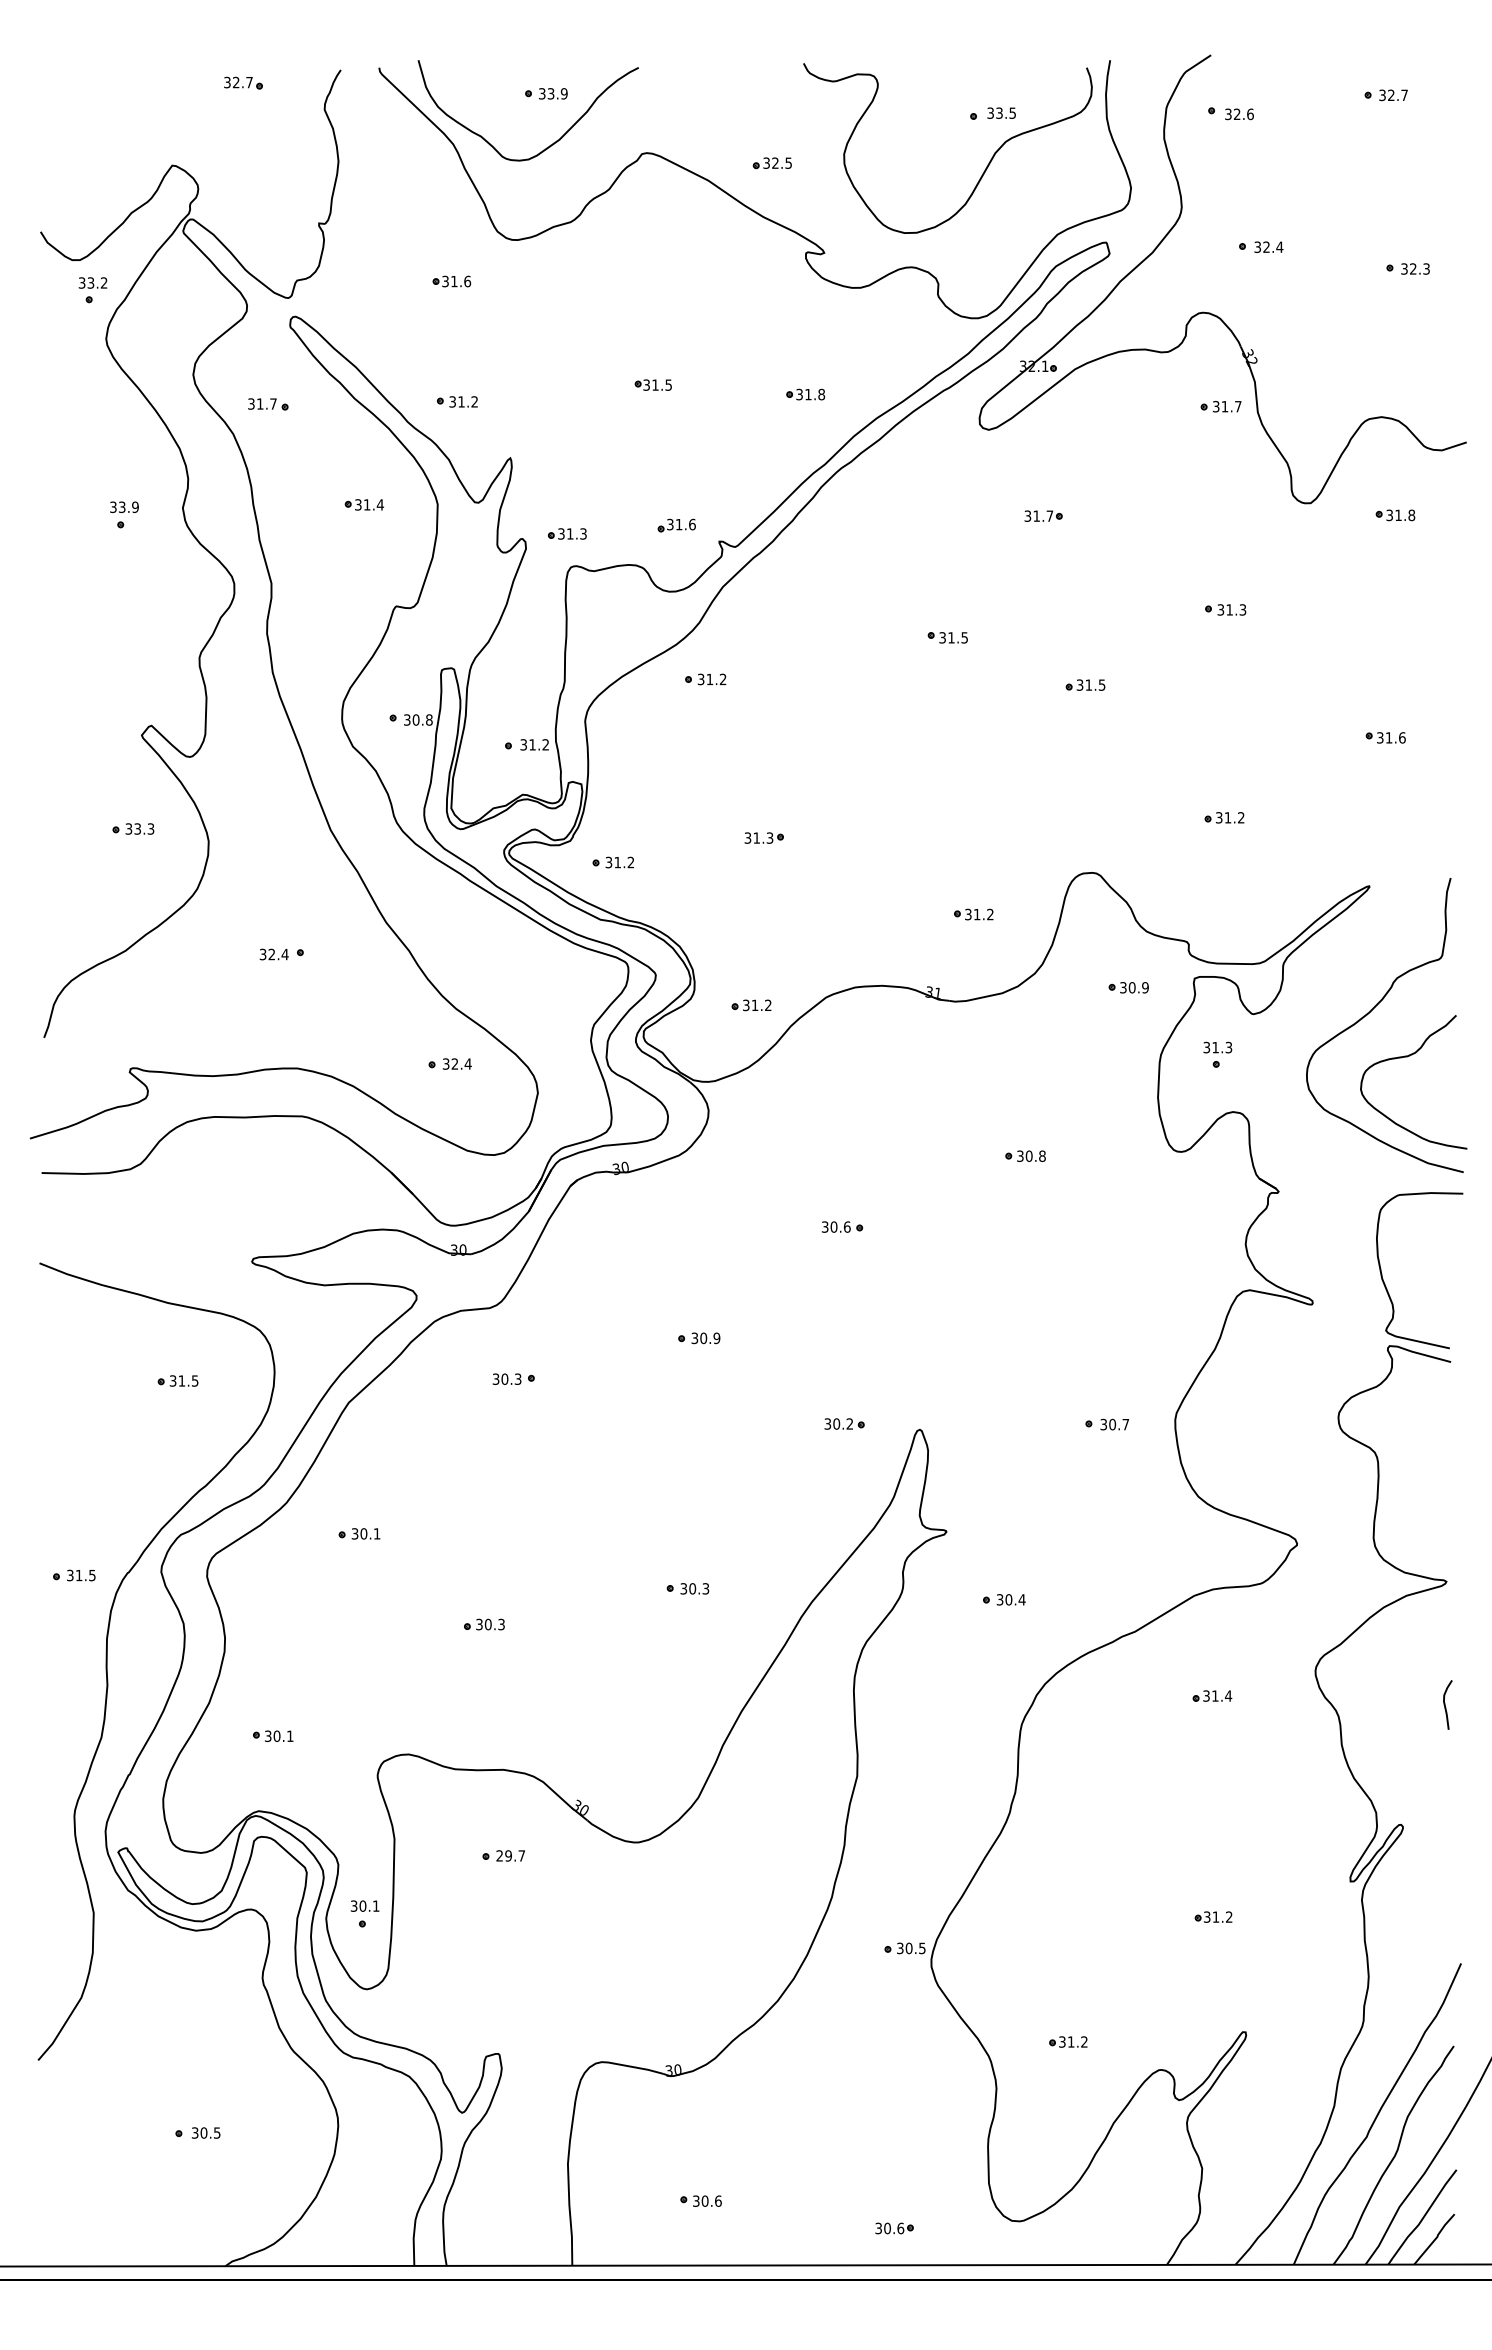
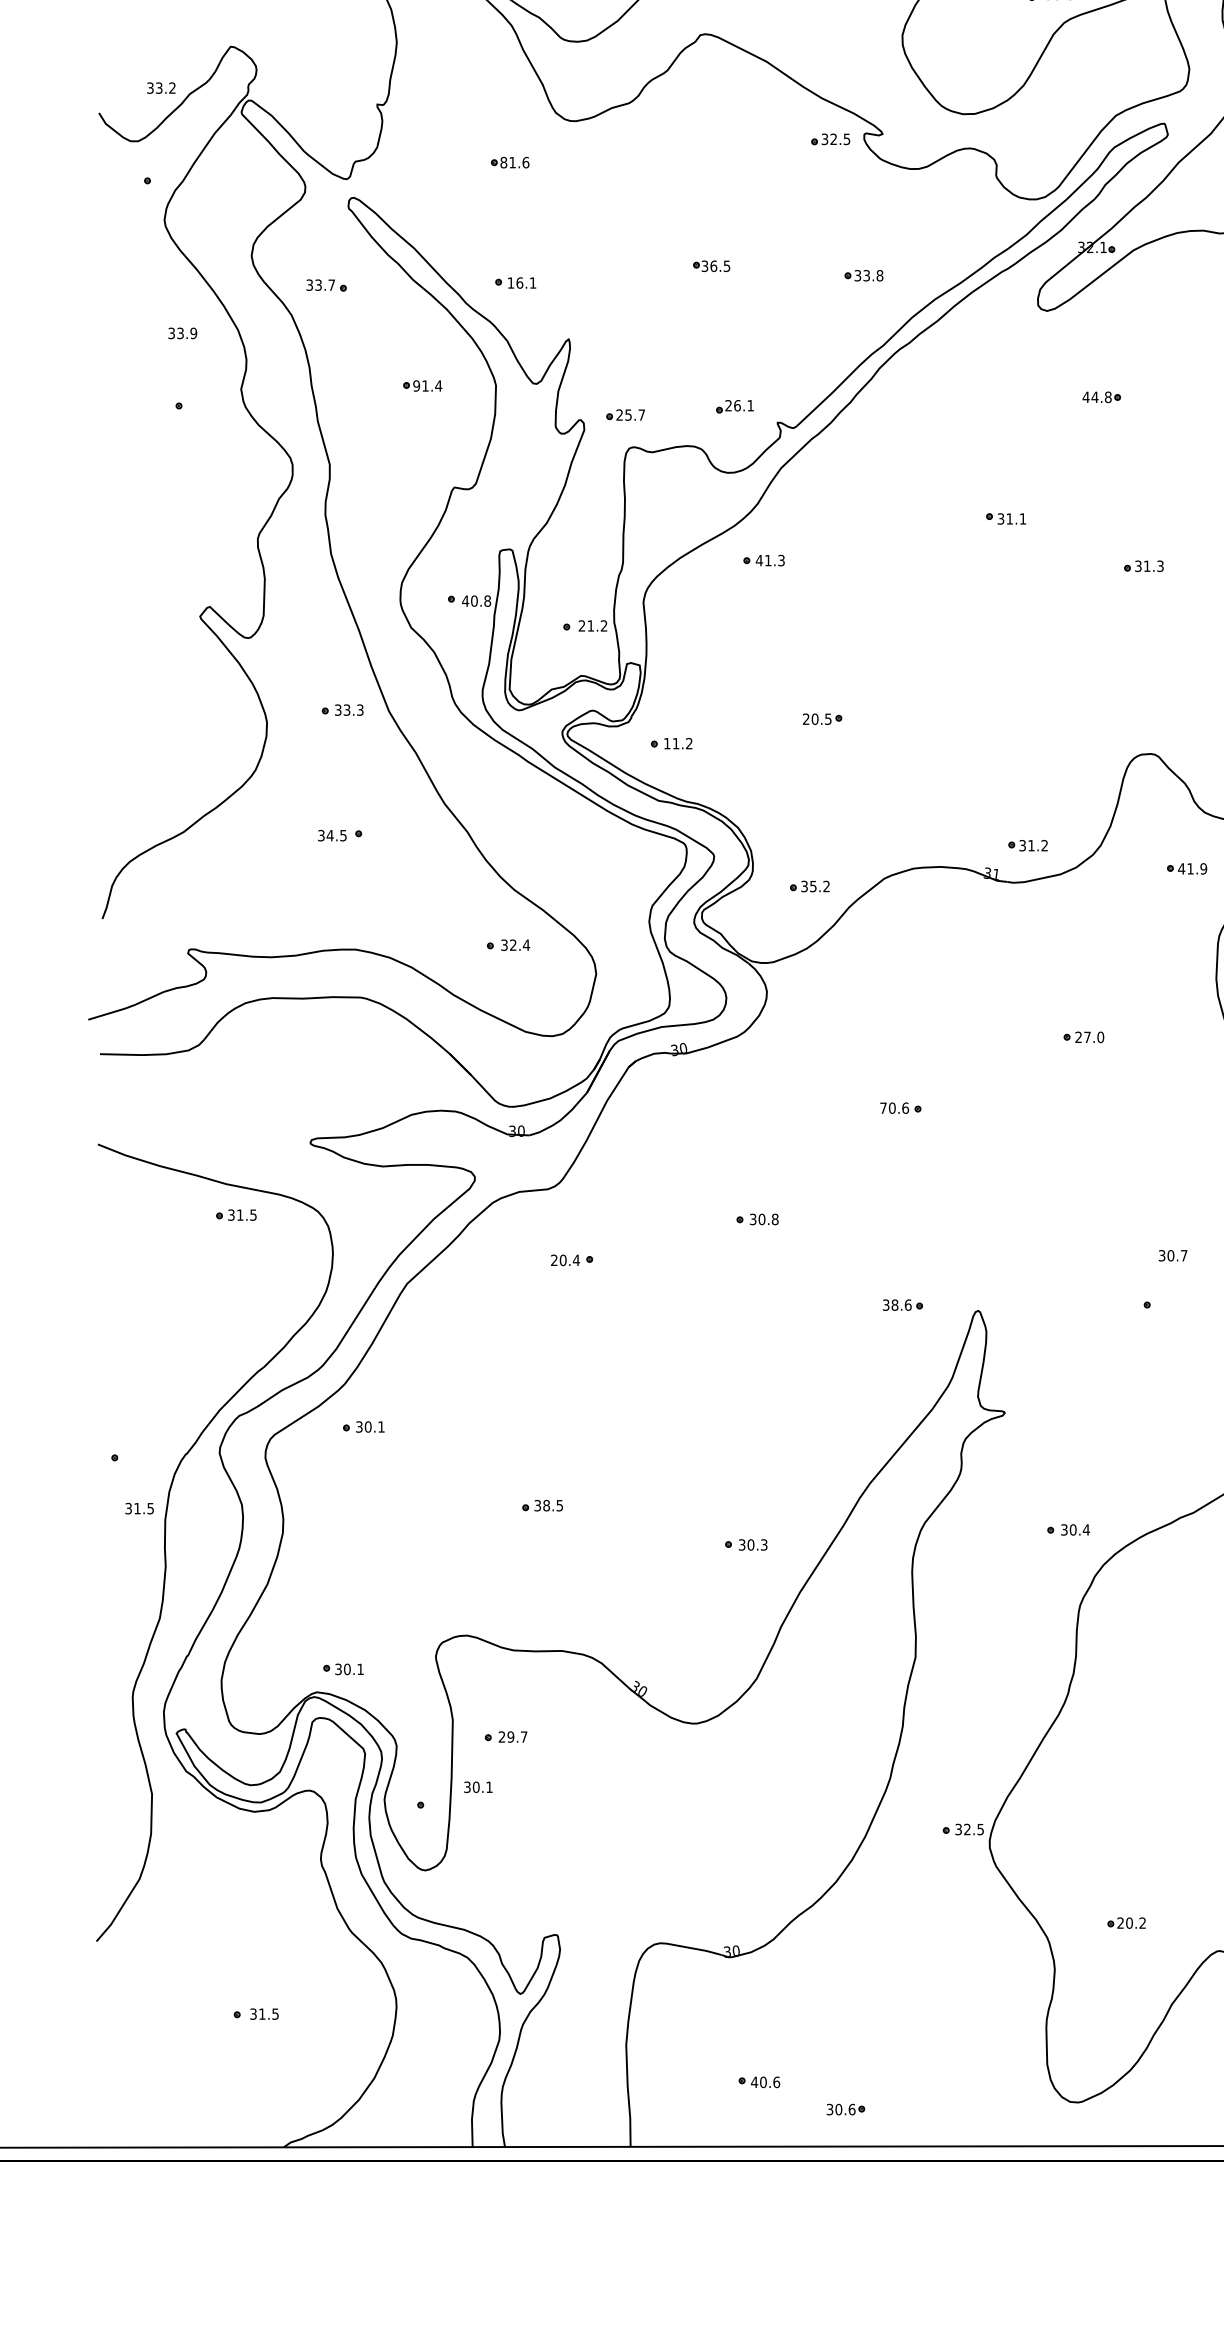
part: (771, 163) -> (829, 139), moved
text: (445, 281) -> (503, 162), 31.6 -> 81.6
text: (92, 282) -> (160, 87), moved
text: (655, 384) -> (713, 265), 31.5 -> 36.5
text: (808, 394) -> (866, 275), 31.8 -> 33.8
text: (463, 401) -> (521, 282), 31.2 -> 16.1
text: (260, 403) -> (318, 284), 31.7 -> 33.7
text: (357, 504) -> (415, 385), 31.4 -> 91.4
text: (124, 507) -> (182, 333), moved
text: (1038, 515) -> (1096, 396), 31.7 -> 44.8
text: (681, 524) -> (739, 405), 31.6 -> 26.1
text: (572, 533) -> (630, 414), 31.3 -> 25.7
text: (964, 637) -> (1022, 518), 31.5 -> 31.1
text: (711, 679) -> (769, 560), 31.2 -> 41.3
text: (1102, 684) -> (1160, 565), 31.5 -> 31.3
text: (406, 719) -> (464, 600), 30.8 -> 40.8
text: (523, 744) -> (581, 625), 31.2 -> 21.2
part: (133, 828) -> (342, 709), moved
text: (758, 837) -> (816, 718), 31.3 -> 20.5
text: (608, 862) -> (666, 743), 31.2 -> 11.2
part: (973, 914) -> (1027, 845), moved
text: (278, 954) -> (336, 835), 32.4 -> 34.5
text: (1127, 987) -> (1185, 868), 30.9 -> 41.9
text: (754, 1005) -> (812, 886), 31.2 -> 35.2
text: (1031, 1155) -> (1089, 1036), 30.8 -> 27.0
text: (824, 1226) -> (882, 1107), 30.6 -> 70.6
text: (716, 1338) -> (774, 1219), 30.9 -> 30.8
text: (506, 1378) -> (564, 1259), 30.3 -> 20.4
part: (177, 1380) -> (235, 1214), moved
text: (843, 1423) -> (901, 1304), 30.2 -> 38.6
text: (1114, 1424) -> (1172, 1255), moved
part: (359, 1533) -> (363, 1426), moved
text: (81, 1575) -> (139, 1508), moved
part: (687, 1588) -> (745, 1544), moved
part: (1004, 1599) -> (1068, 1529), moved
text: (494, 1624) -> (552, 1505), 30.3 -> 38.5
part: (273, 1735) -> (343, 1668), moved
part: (503, 1855) -> (505, 1736), moved
text: (364, 1905) -> (477, 1786), moved
text: (908, 1948) -> (966, 1829), 30.5 -> 32.5
text: (1066, 2041) -> (1124, 1922), 31.2 -> 20.2
text: (203, 2132) -> (261, 2013), 30.5 -> 31.5
text: (695, 2200) -> (753, 2081), 30.6 -> 40.6
part: (894, 2228) -> (845, 2109), moved

